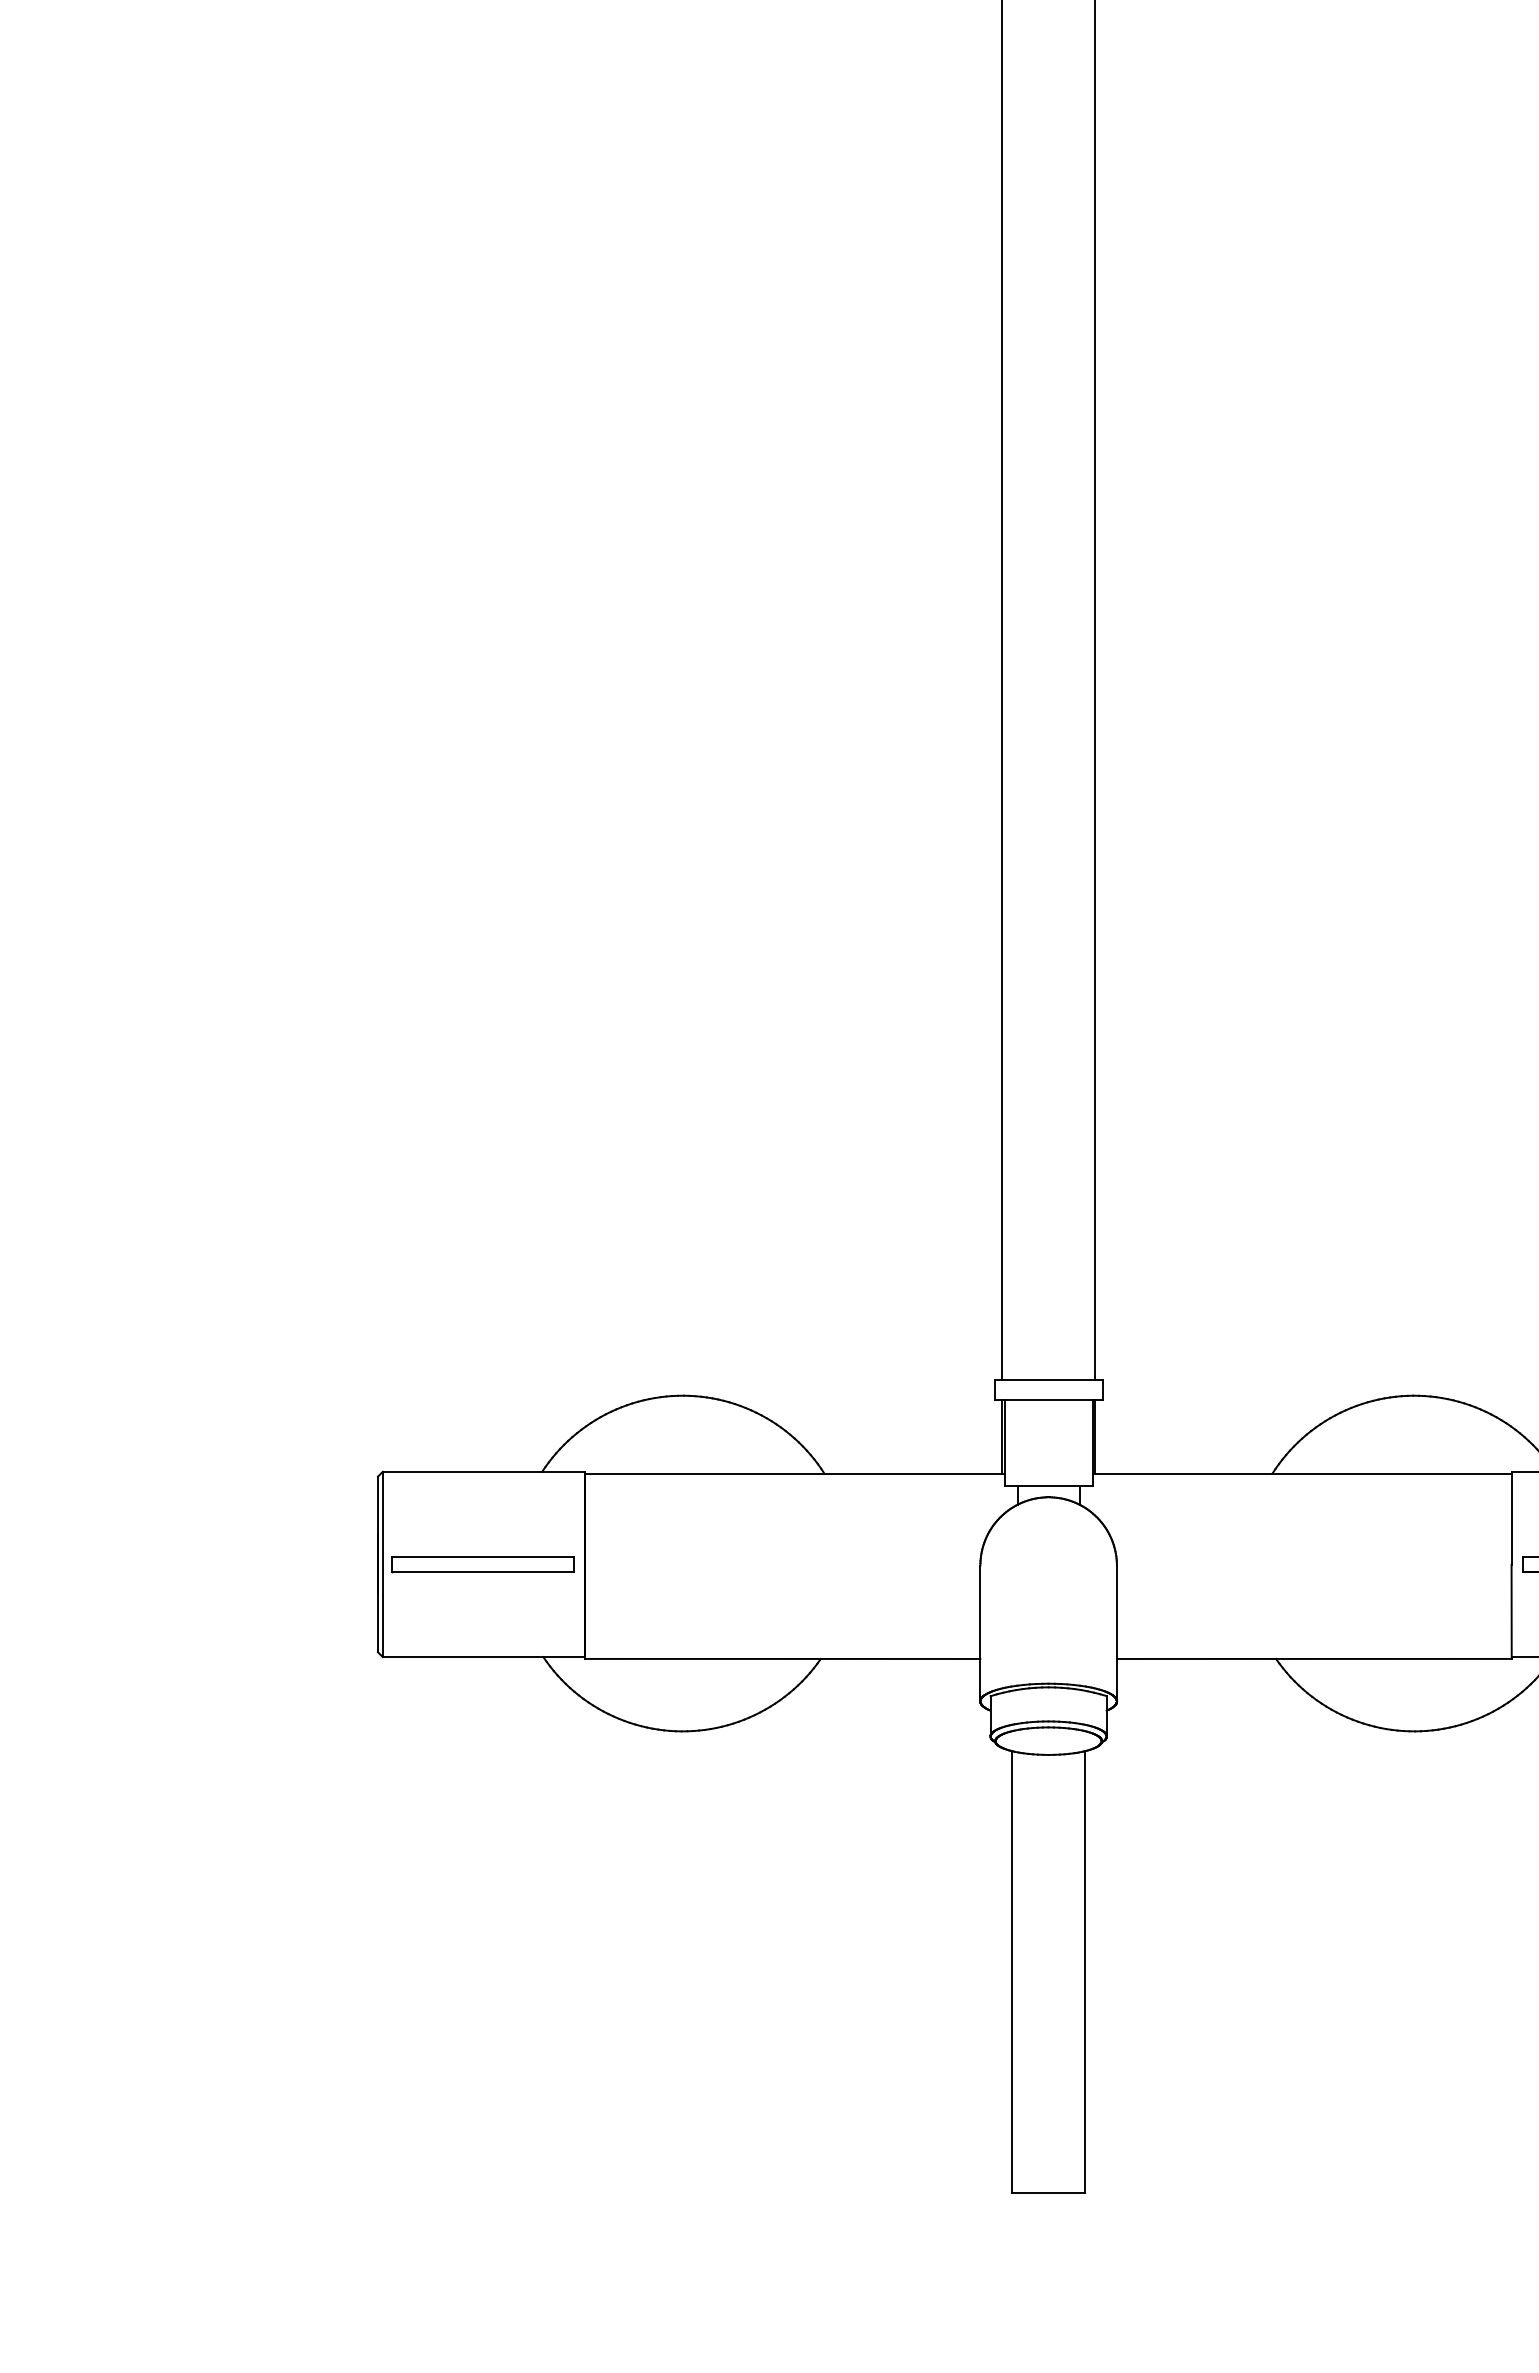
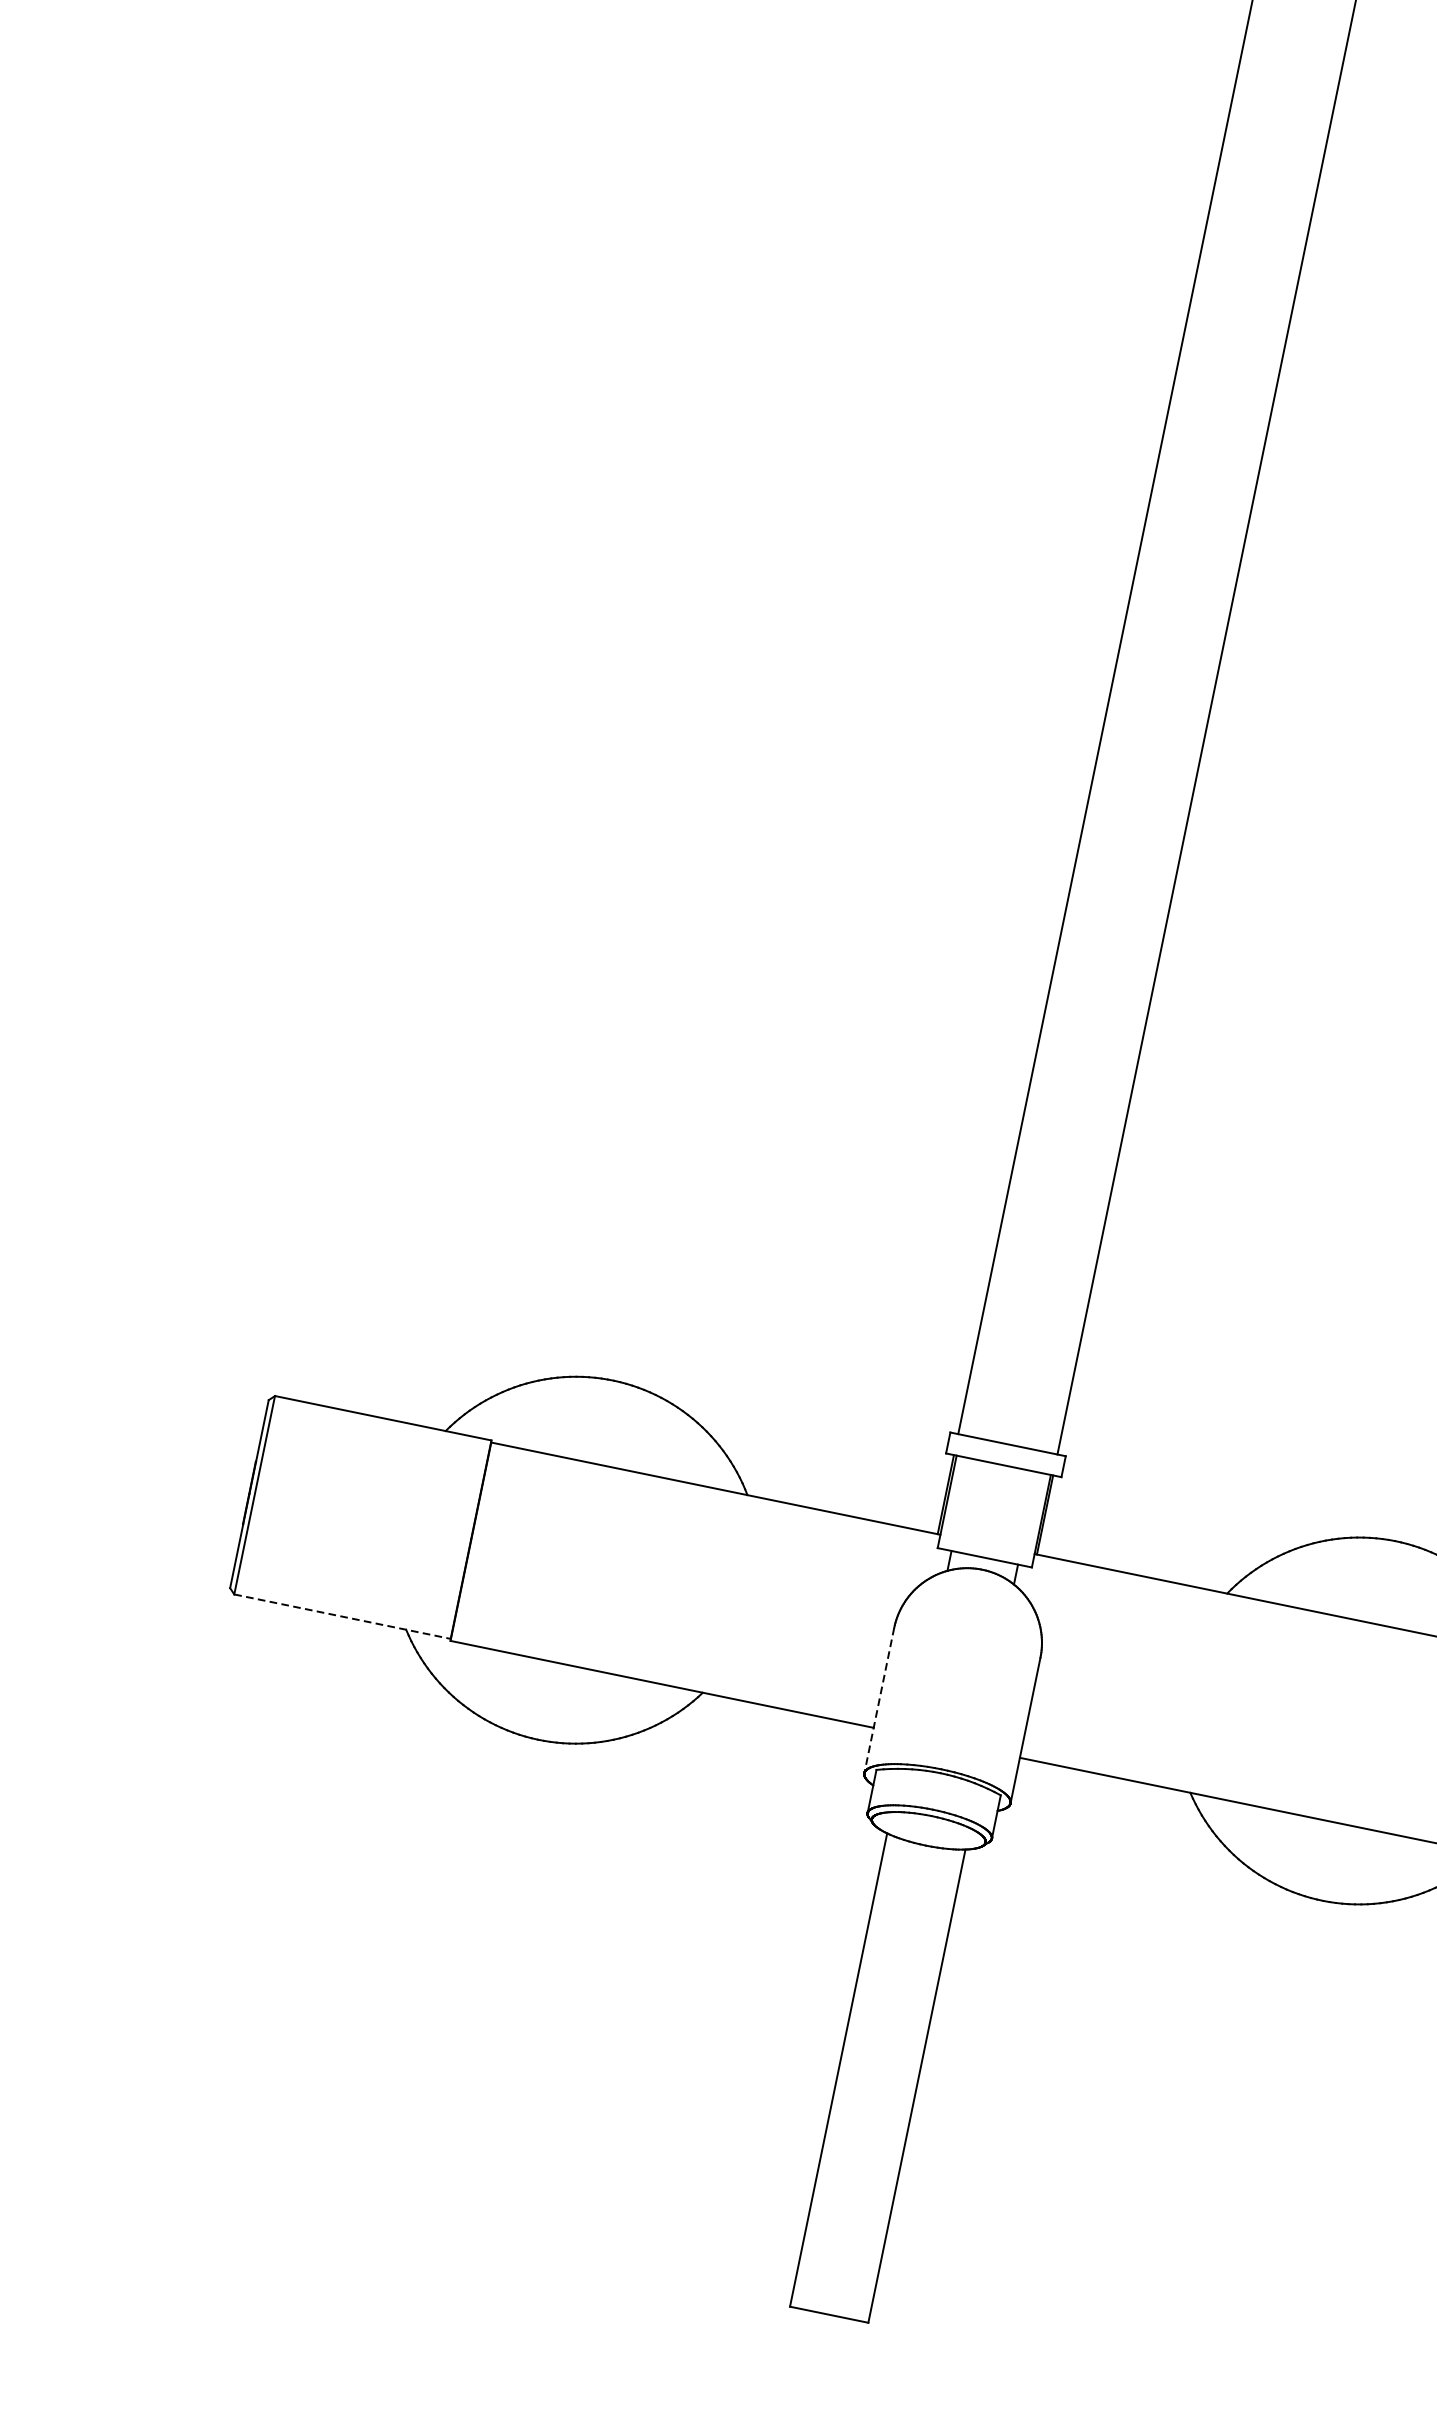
part: (482, 1564) -> (361, 1517), removed
line: (980, 1633) -> (879, 1700), solid -> dashed
line: (484, 1657) -> (343, 1617), solid -> dashed

